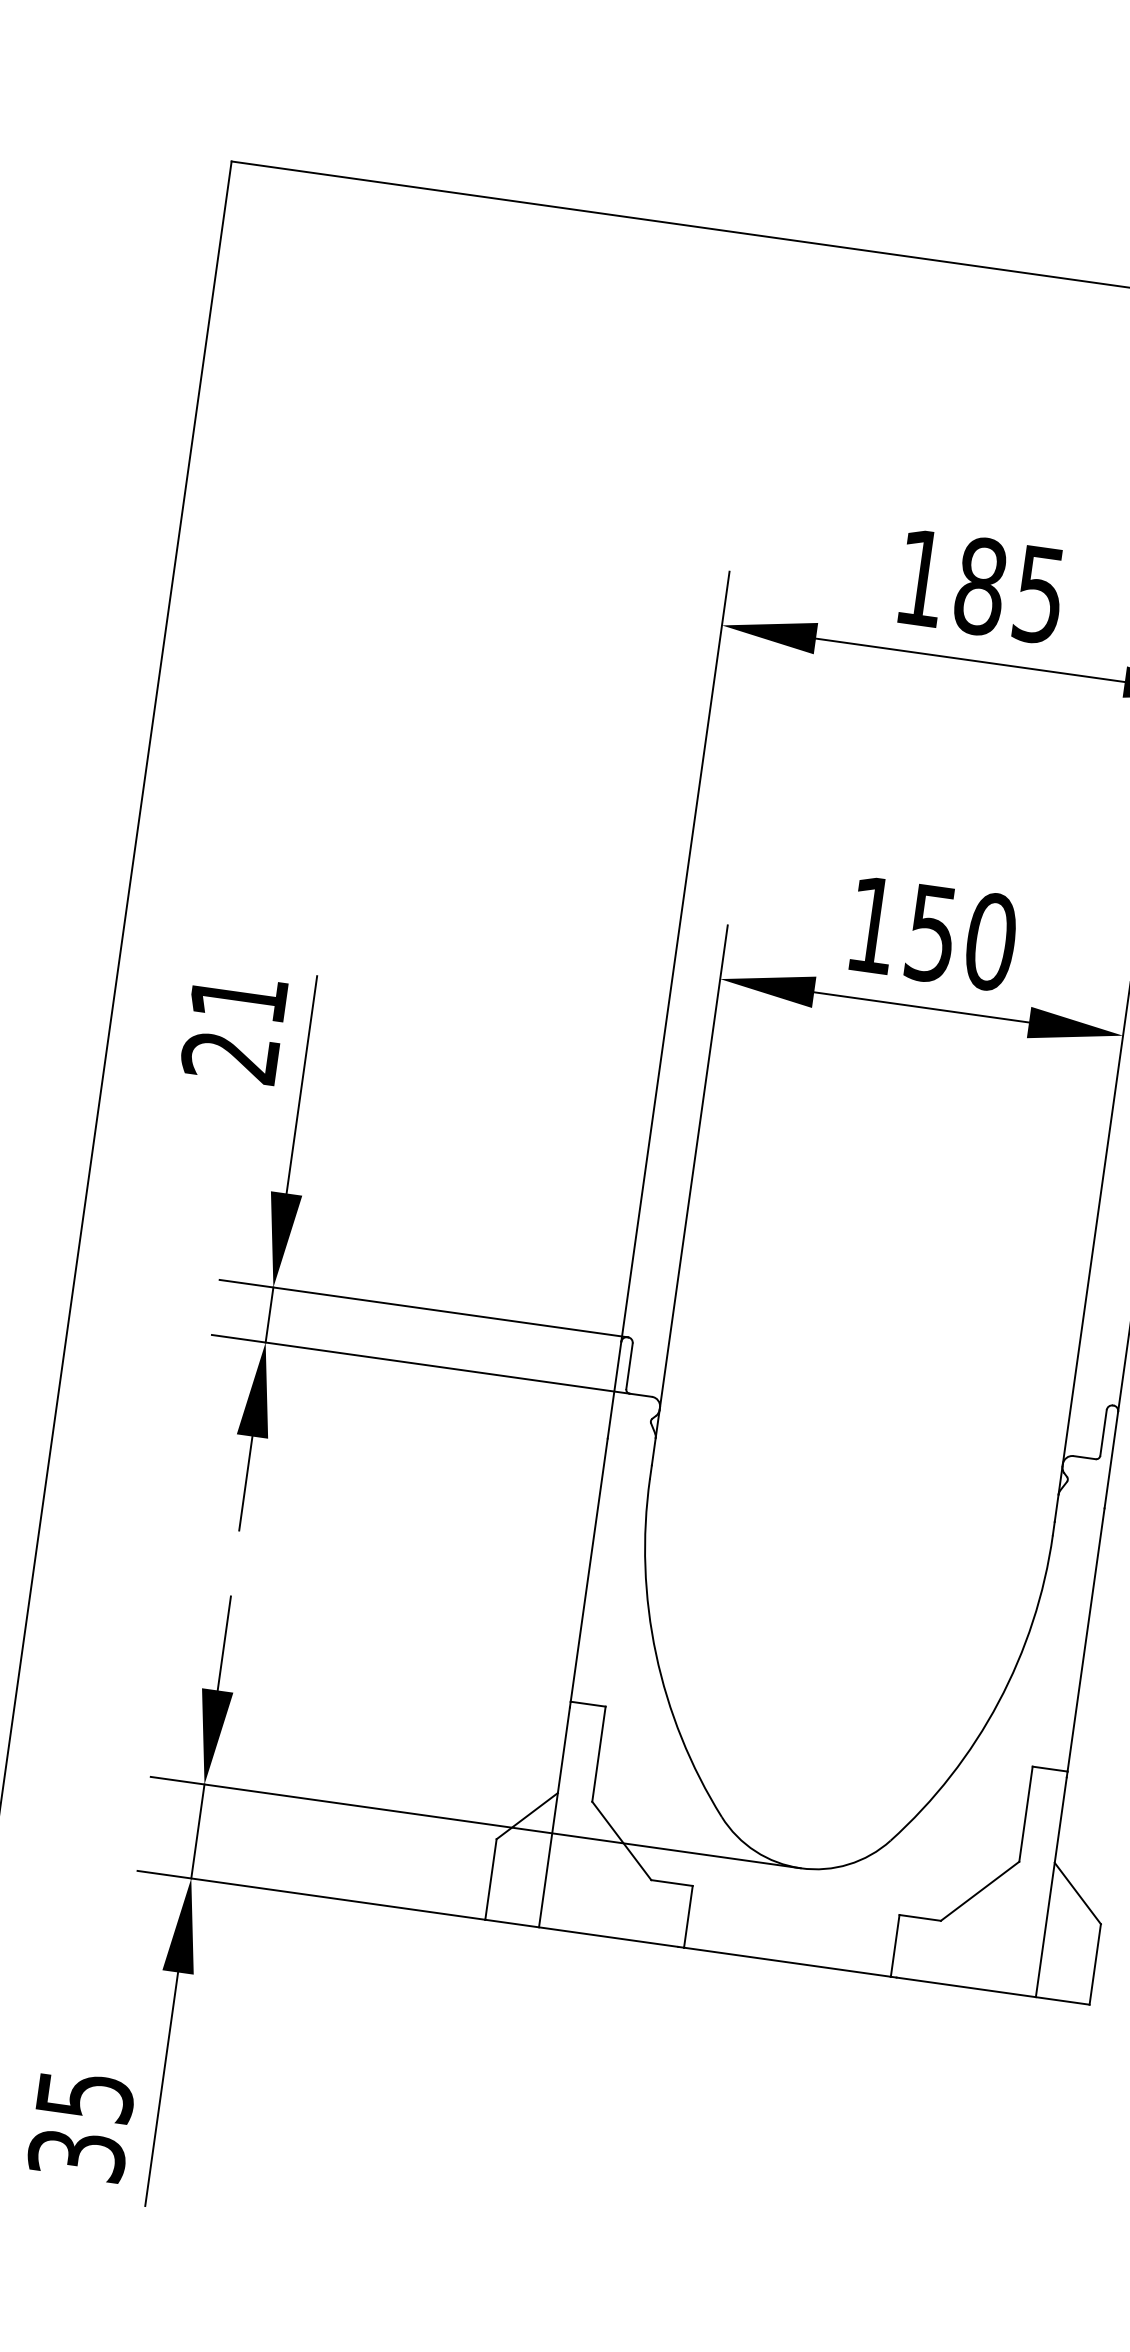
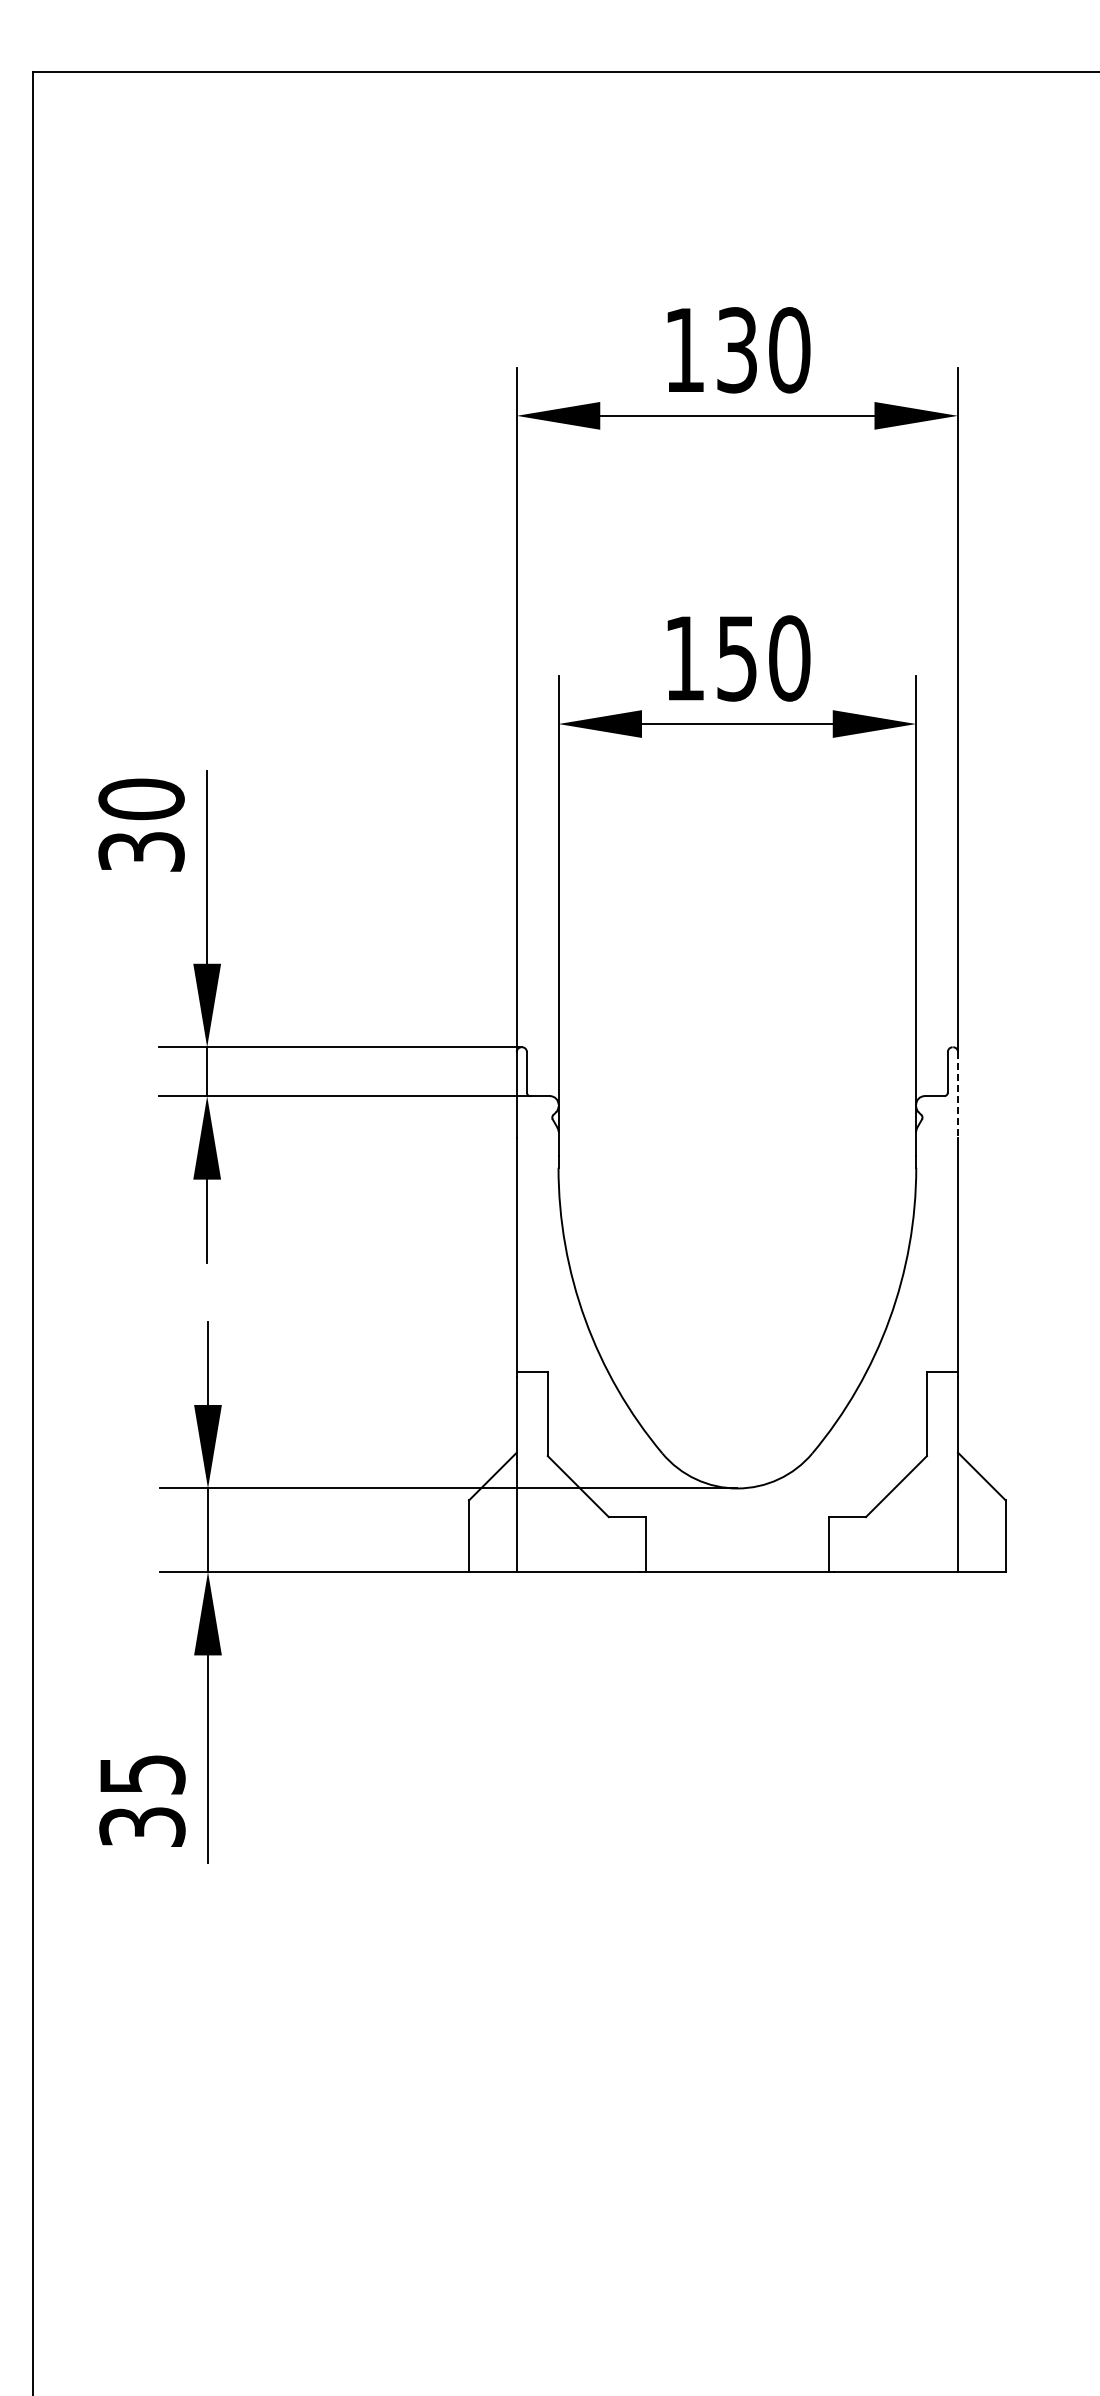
text: (1010, 590) -> (763, 350), 185 -> 130
text: (234, 1026) -> (141, 824), 21 -> 30
line: (1110, 1459) -> (957, 1094), solid -> dashed

